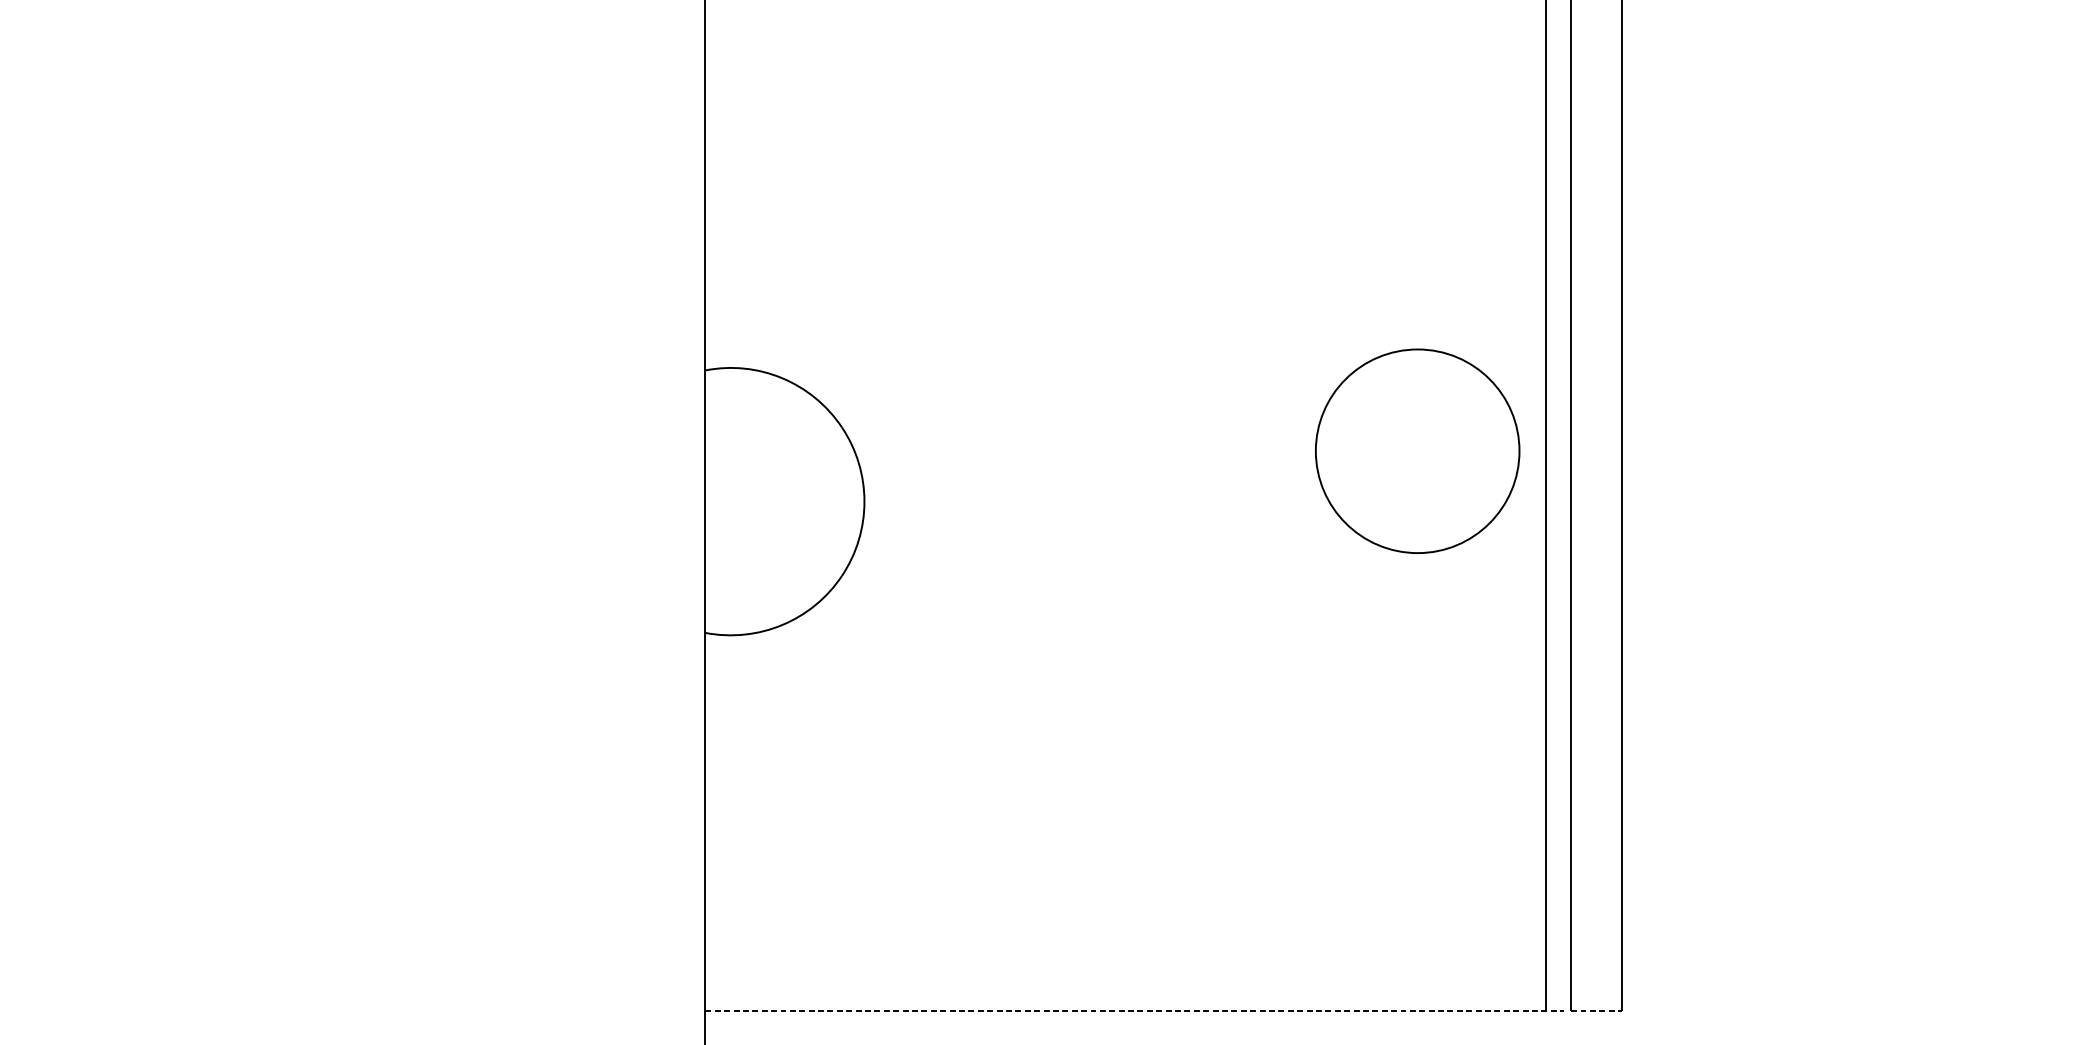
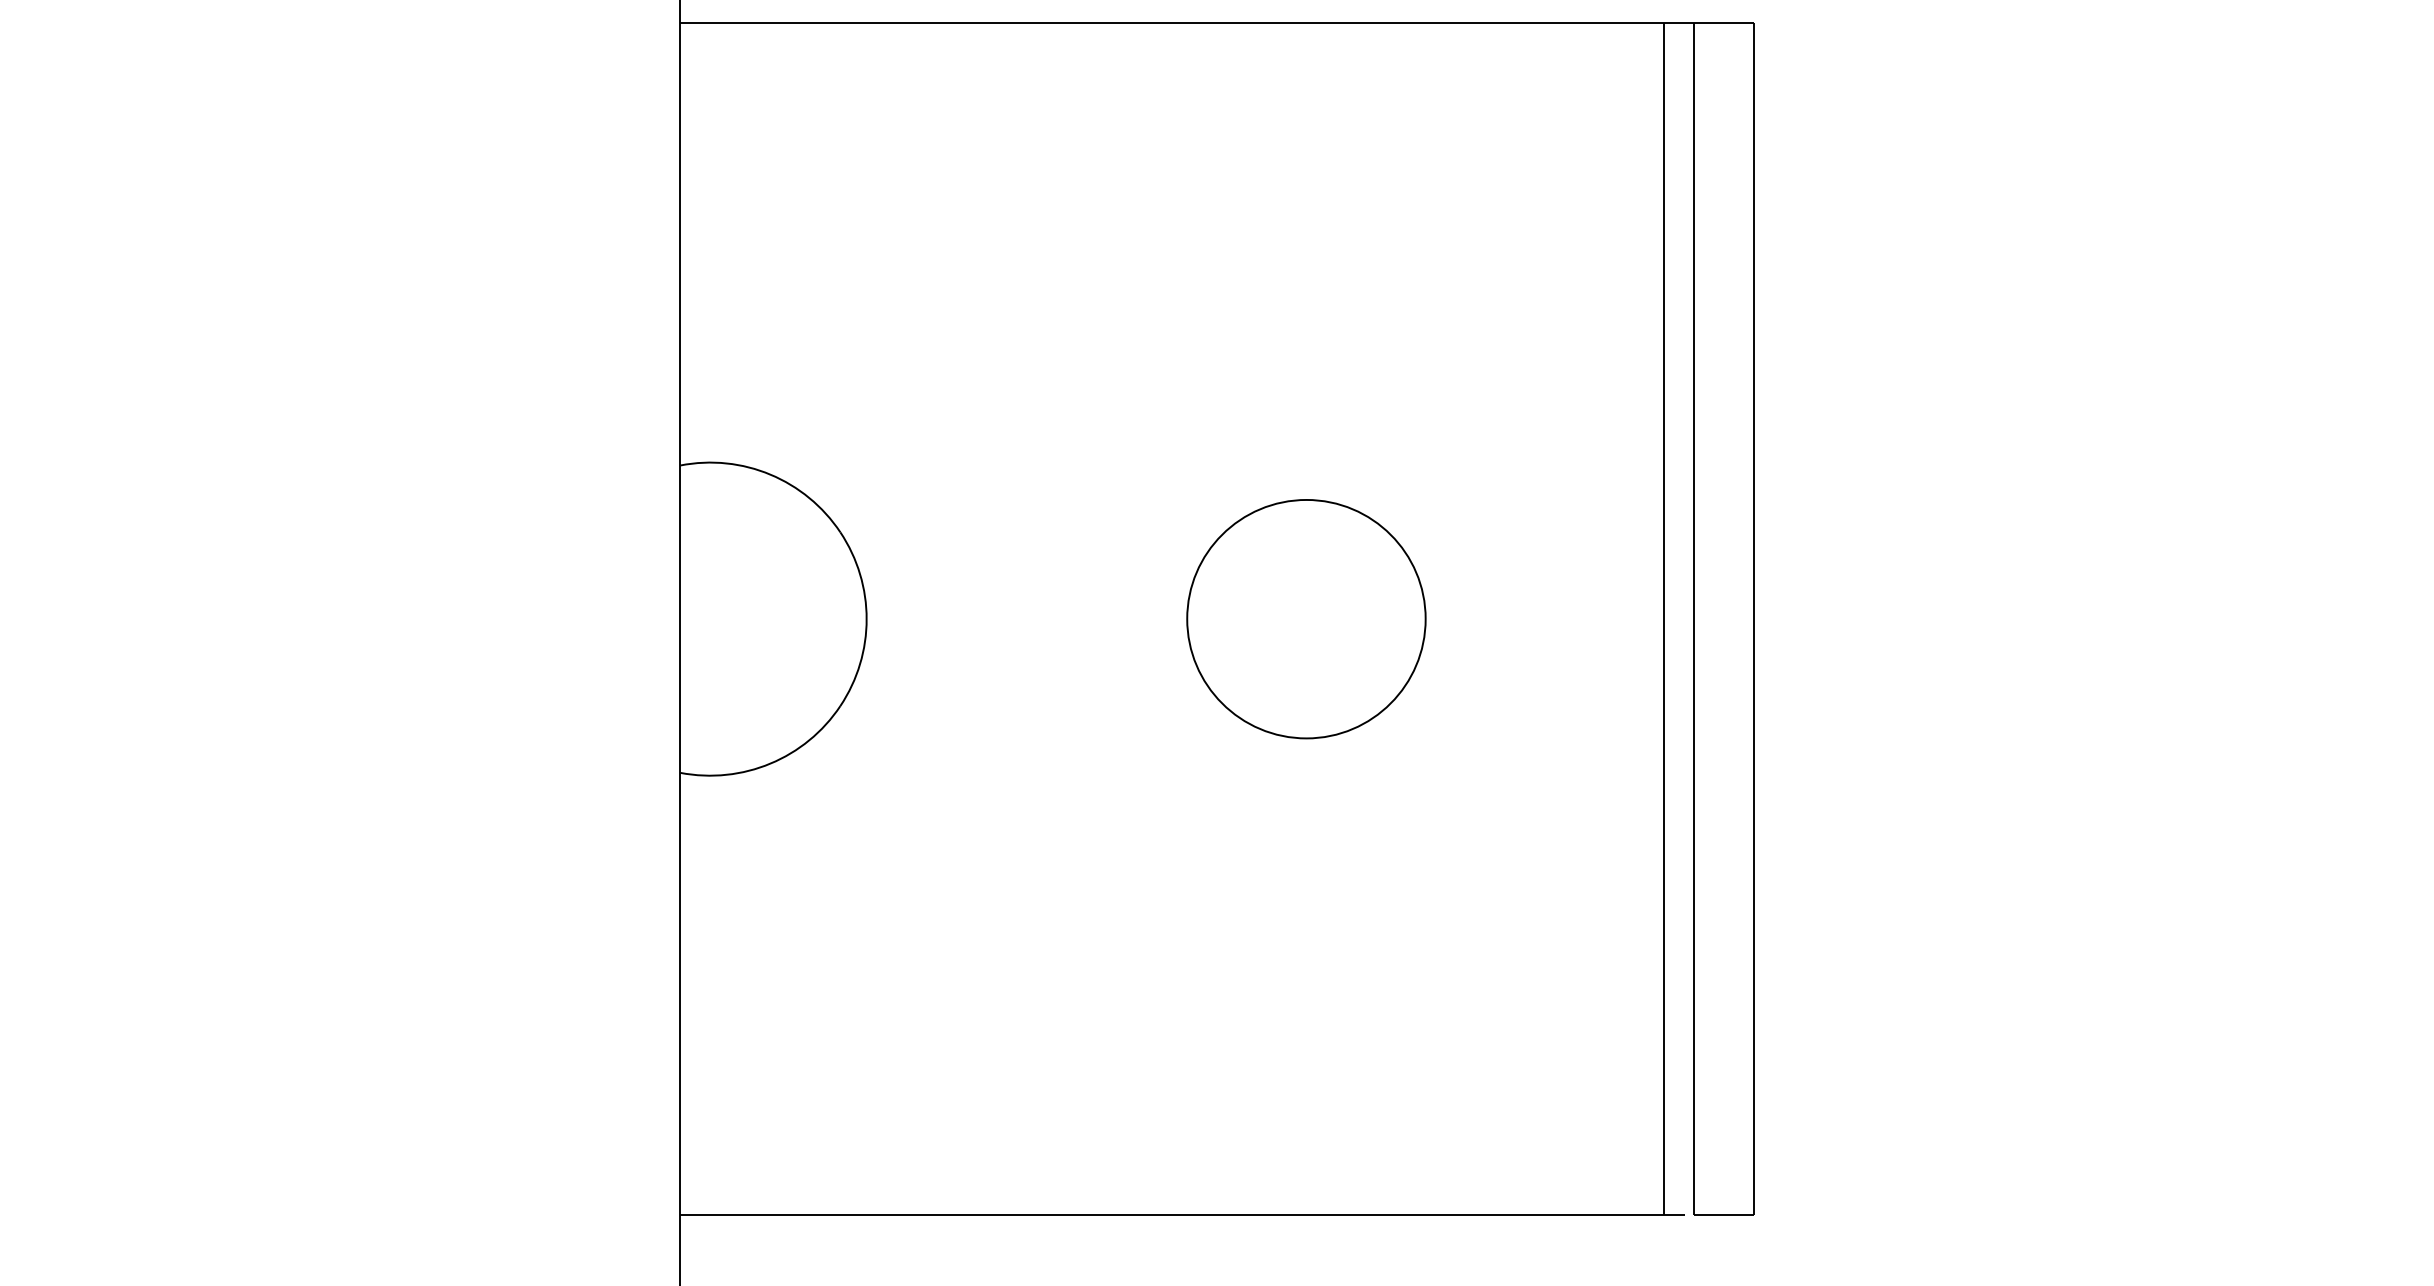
part: (1417, 451) -> (1306, 619), moved
line: (1135, 1010) -> (1183, 1215), dashed -> solid
line: (1596, 1010) -> (1723, 1215), dashed -> solid

